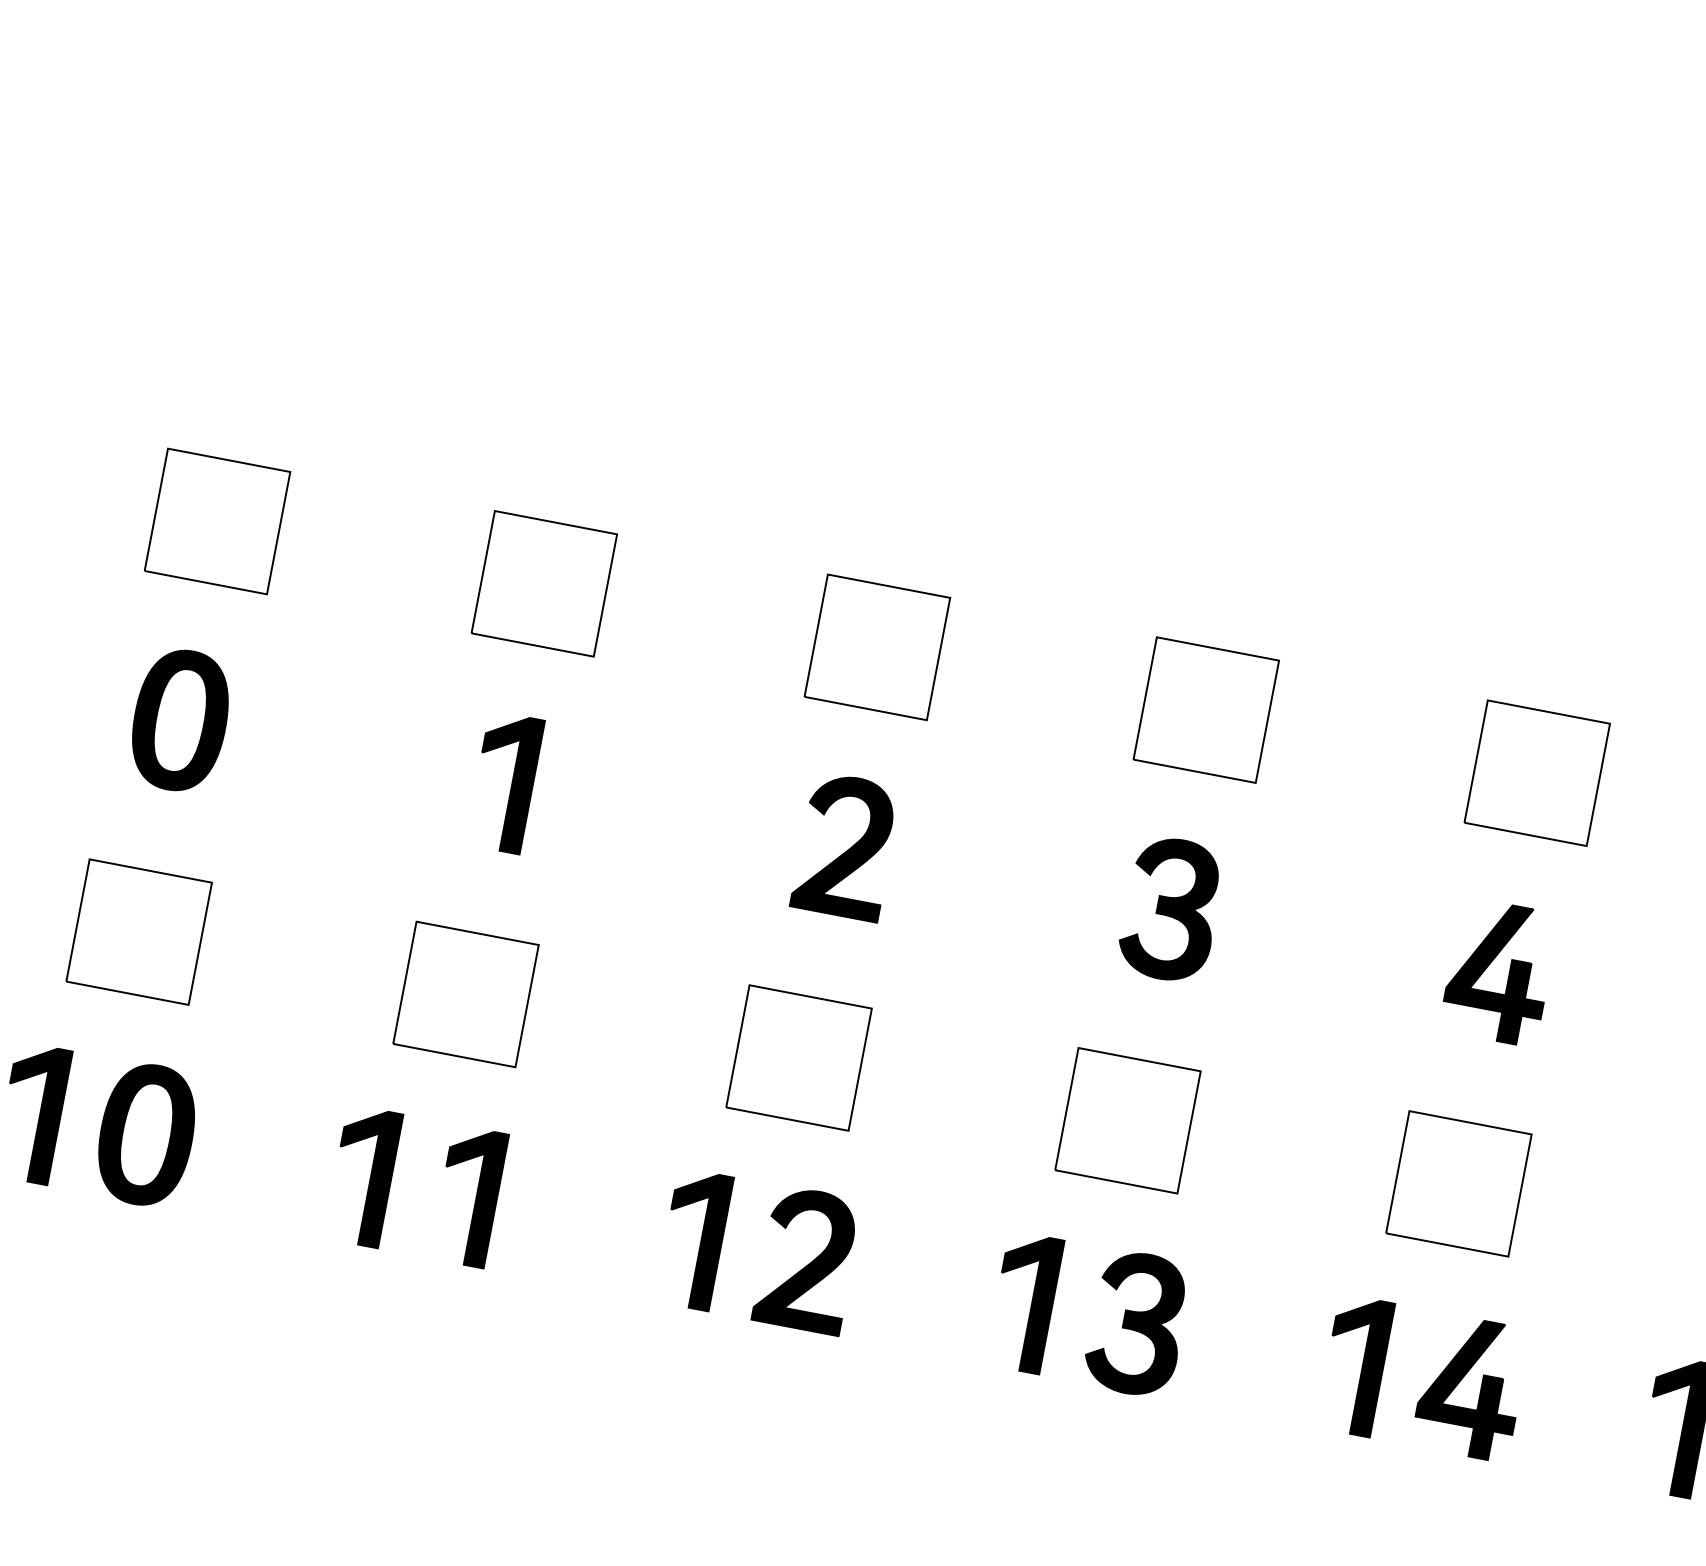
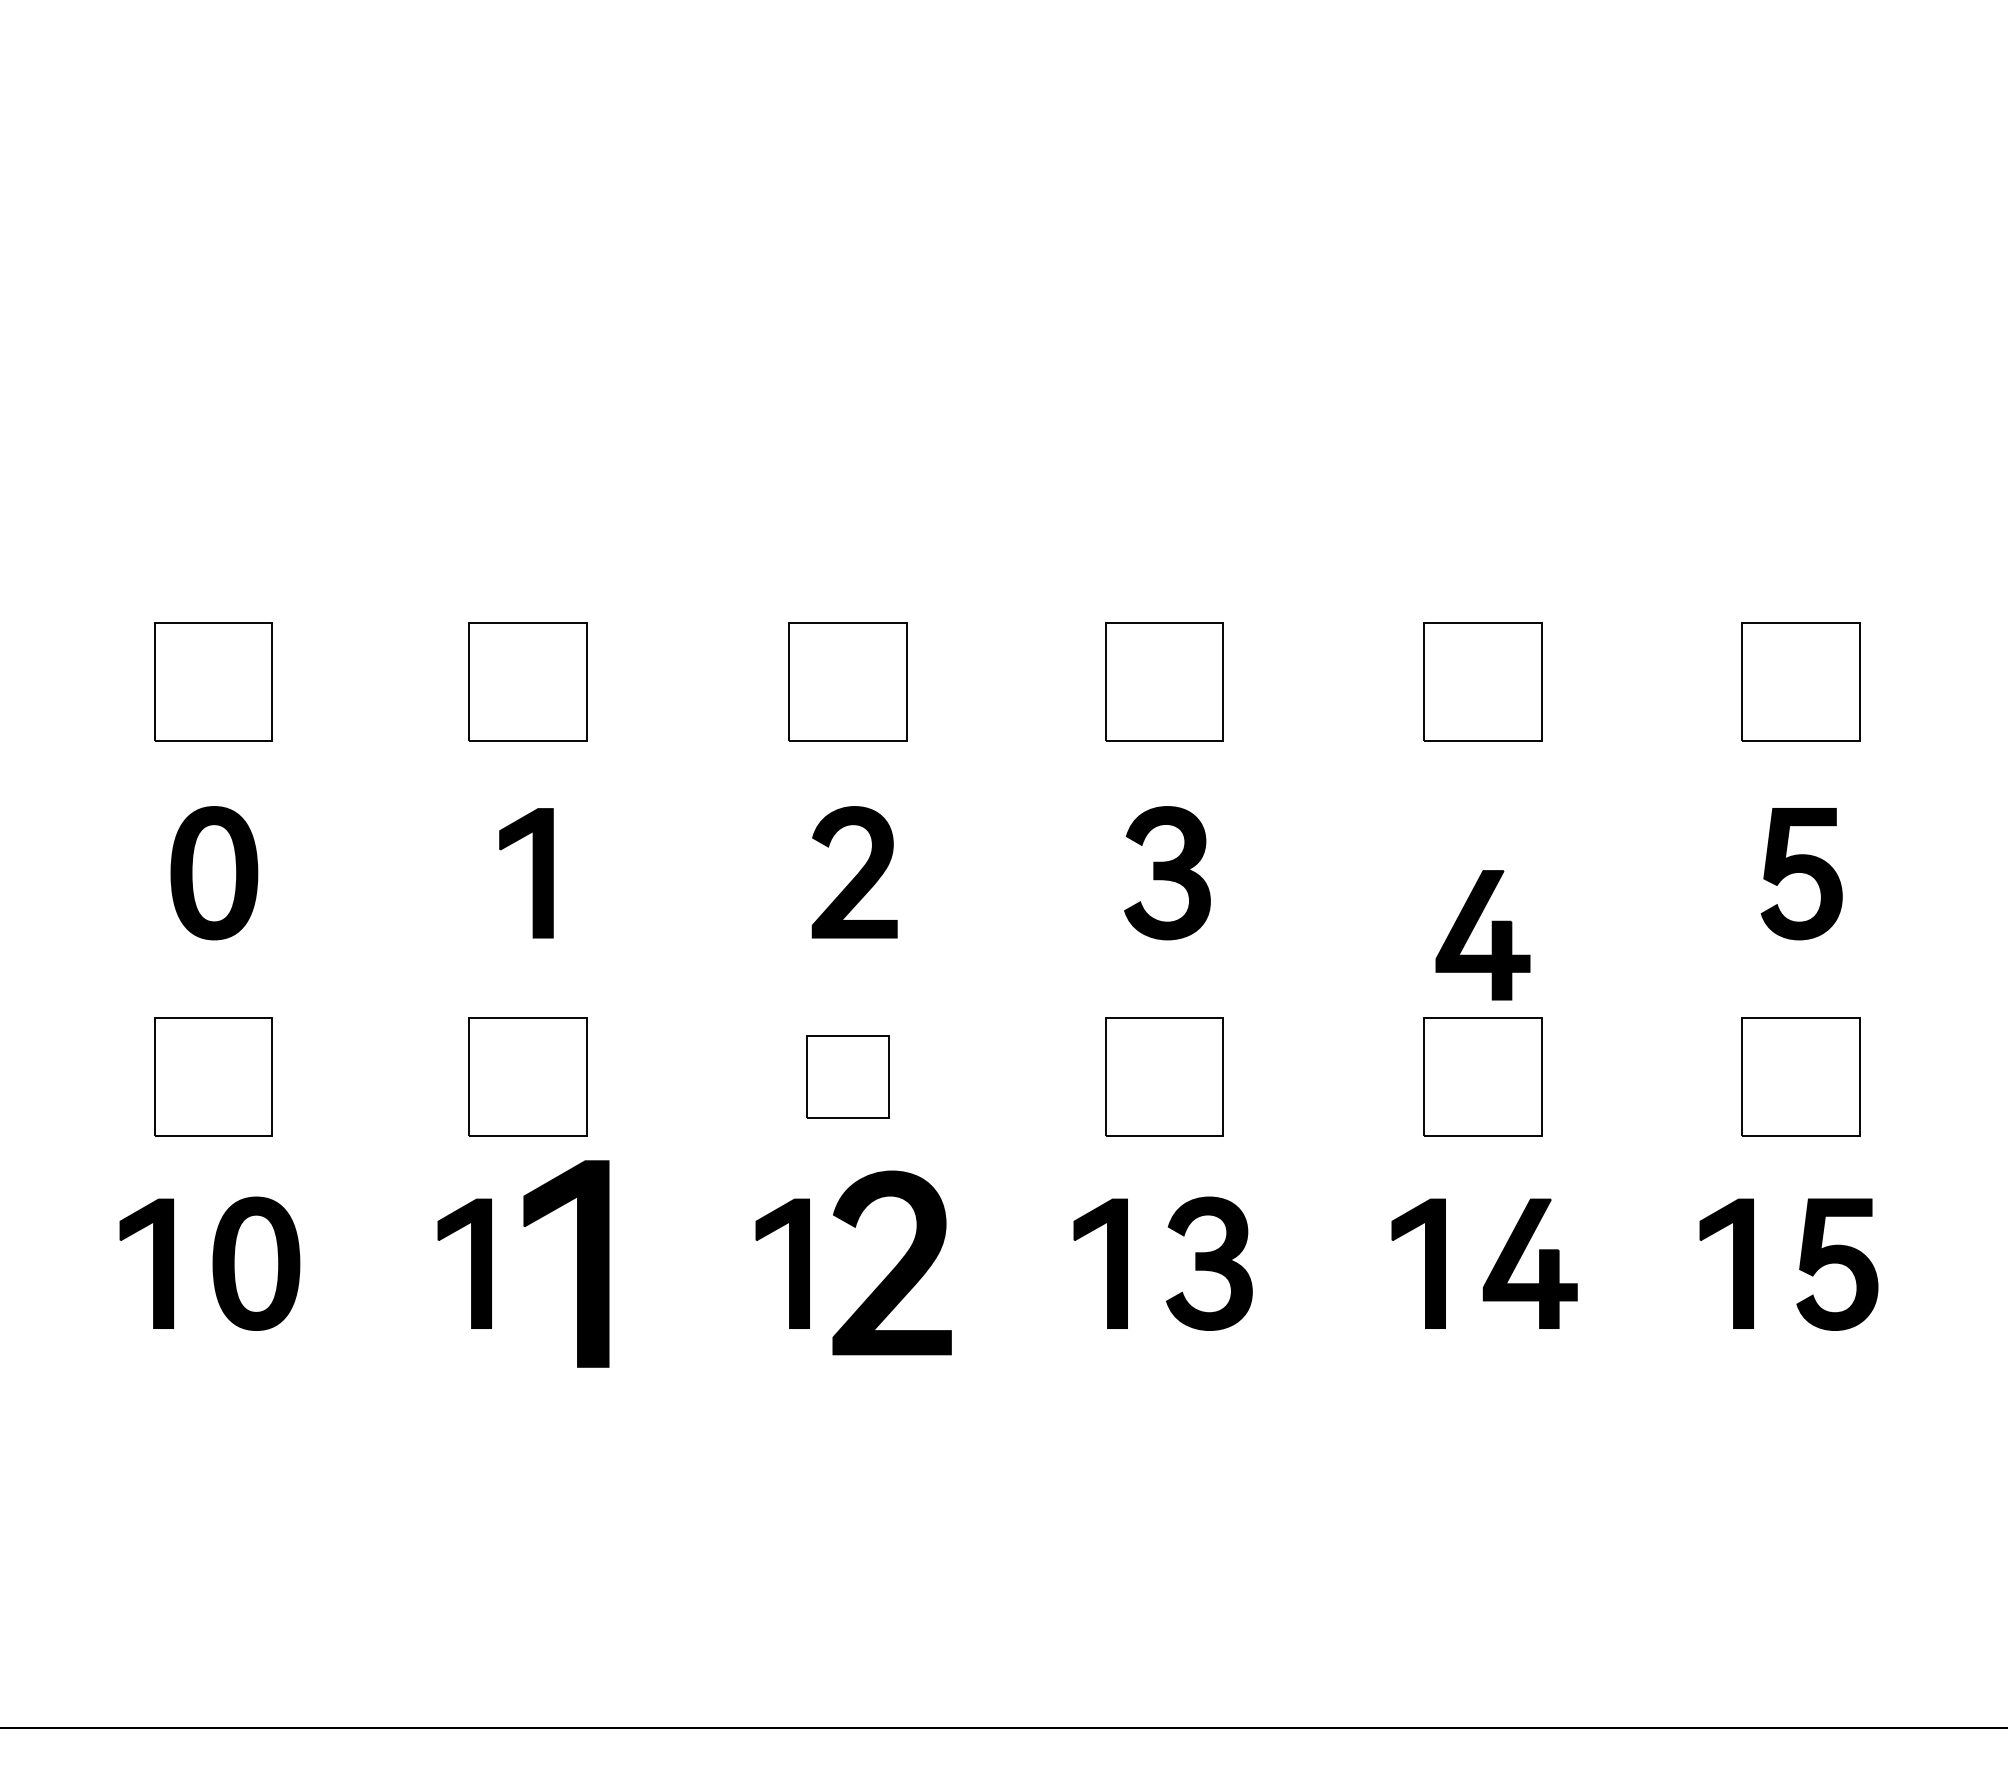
part: (1508, 974) -> (1491, 935), moved
part: (798, 1057) -> (847, 1076), size x0.7
part: (469, 1196) -> (566, 1263), size x1.6
part: (808, 1259) -> (892, 1262), size x1.4

